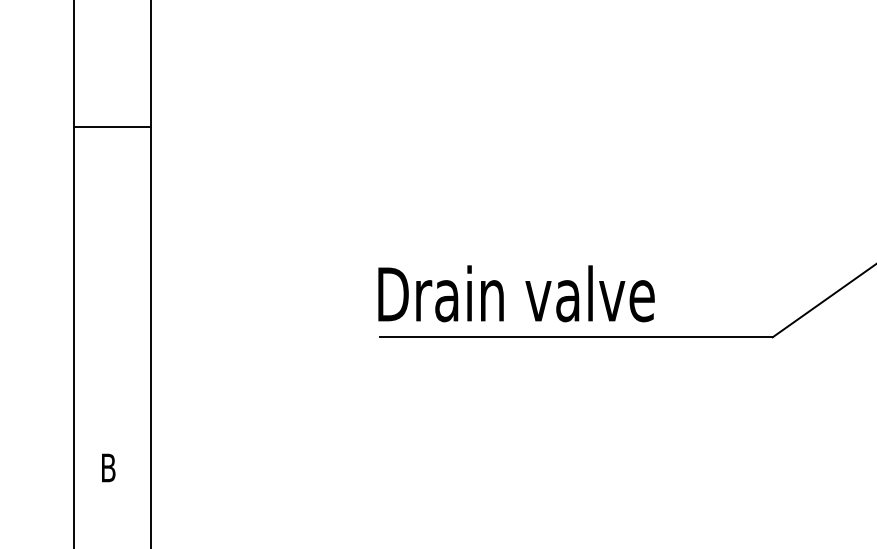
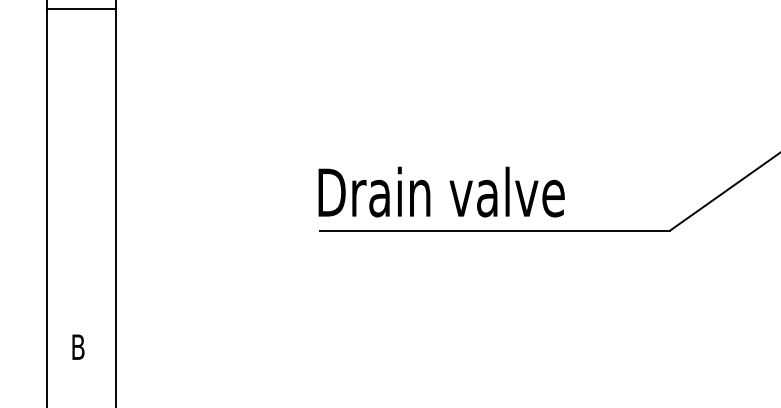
line: (111, 127) -> (80, 9), moved

